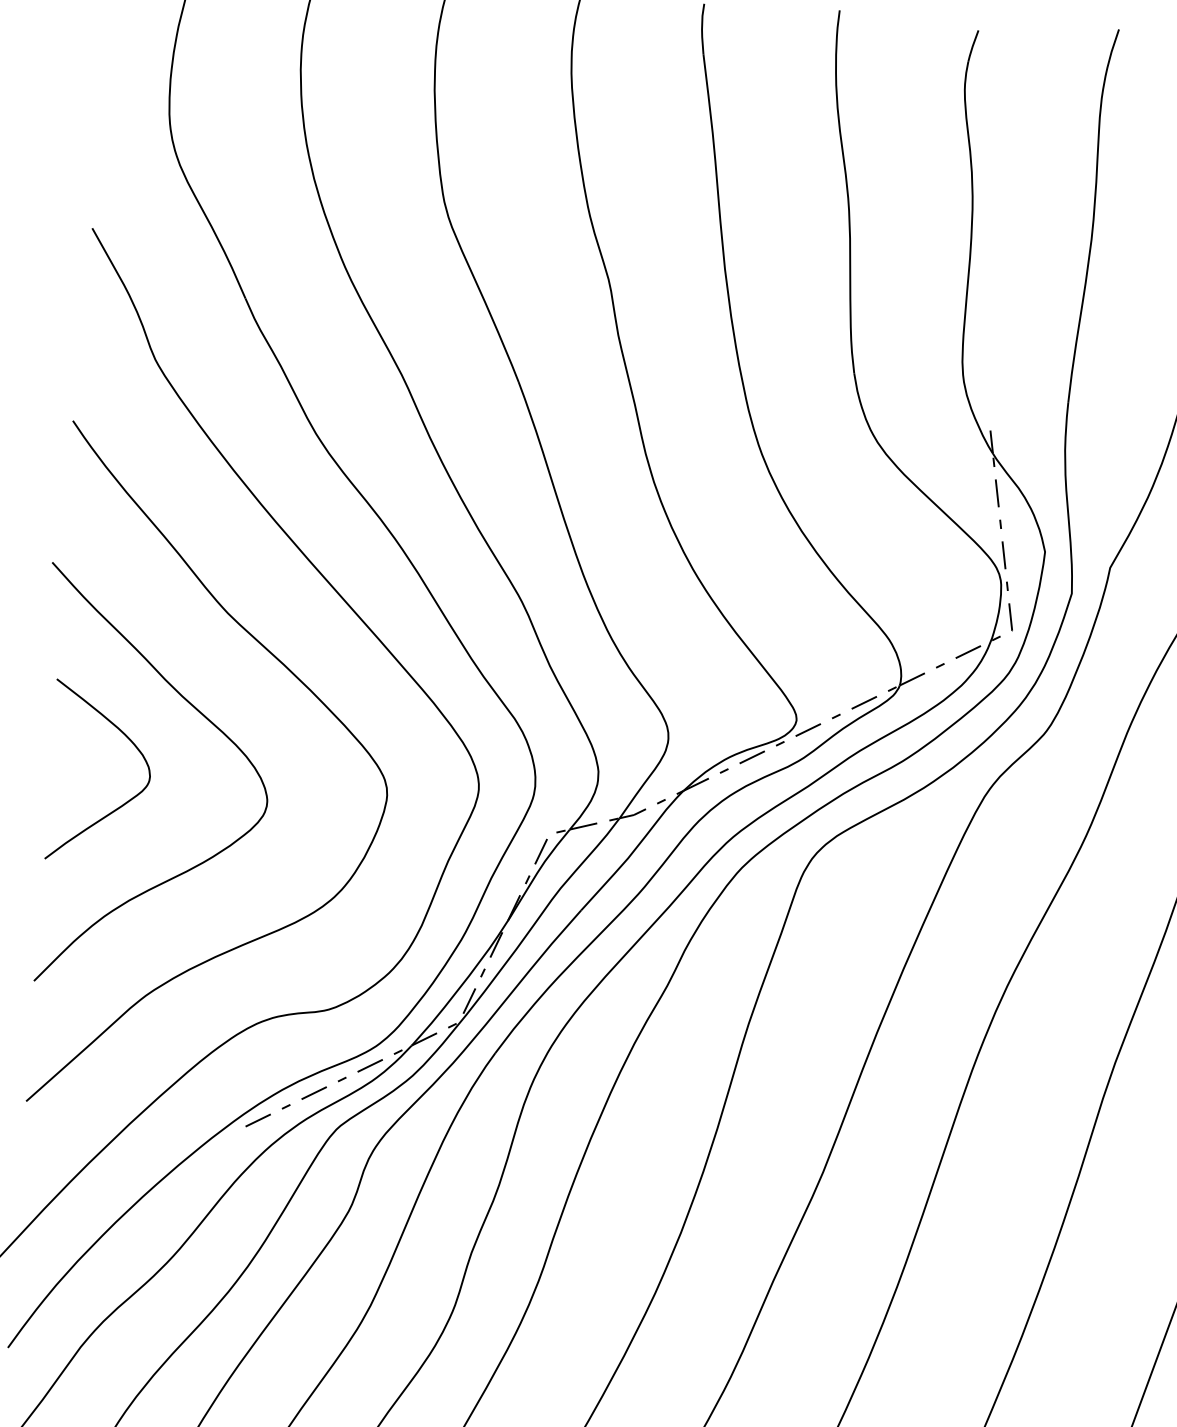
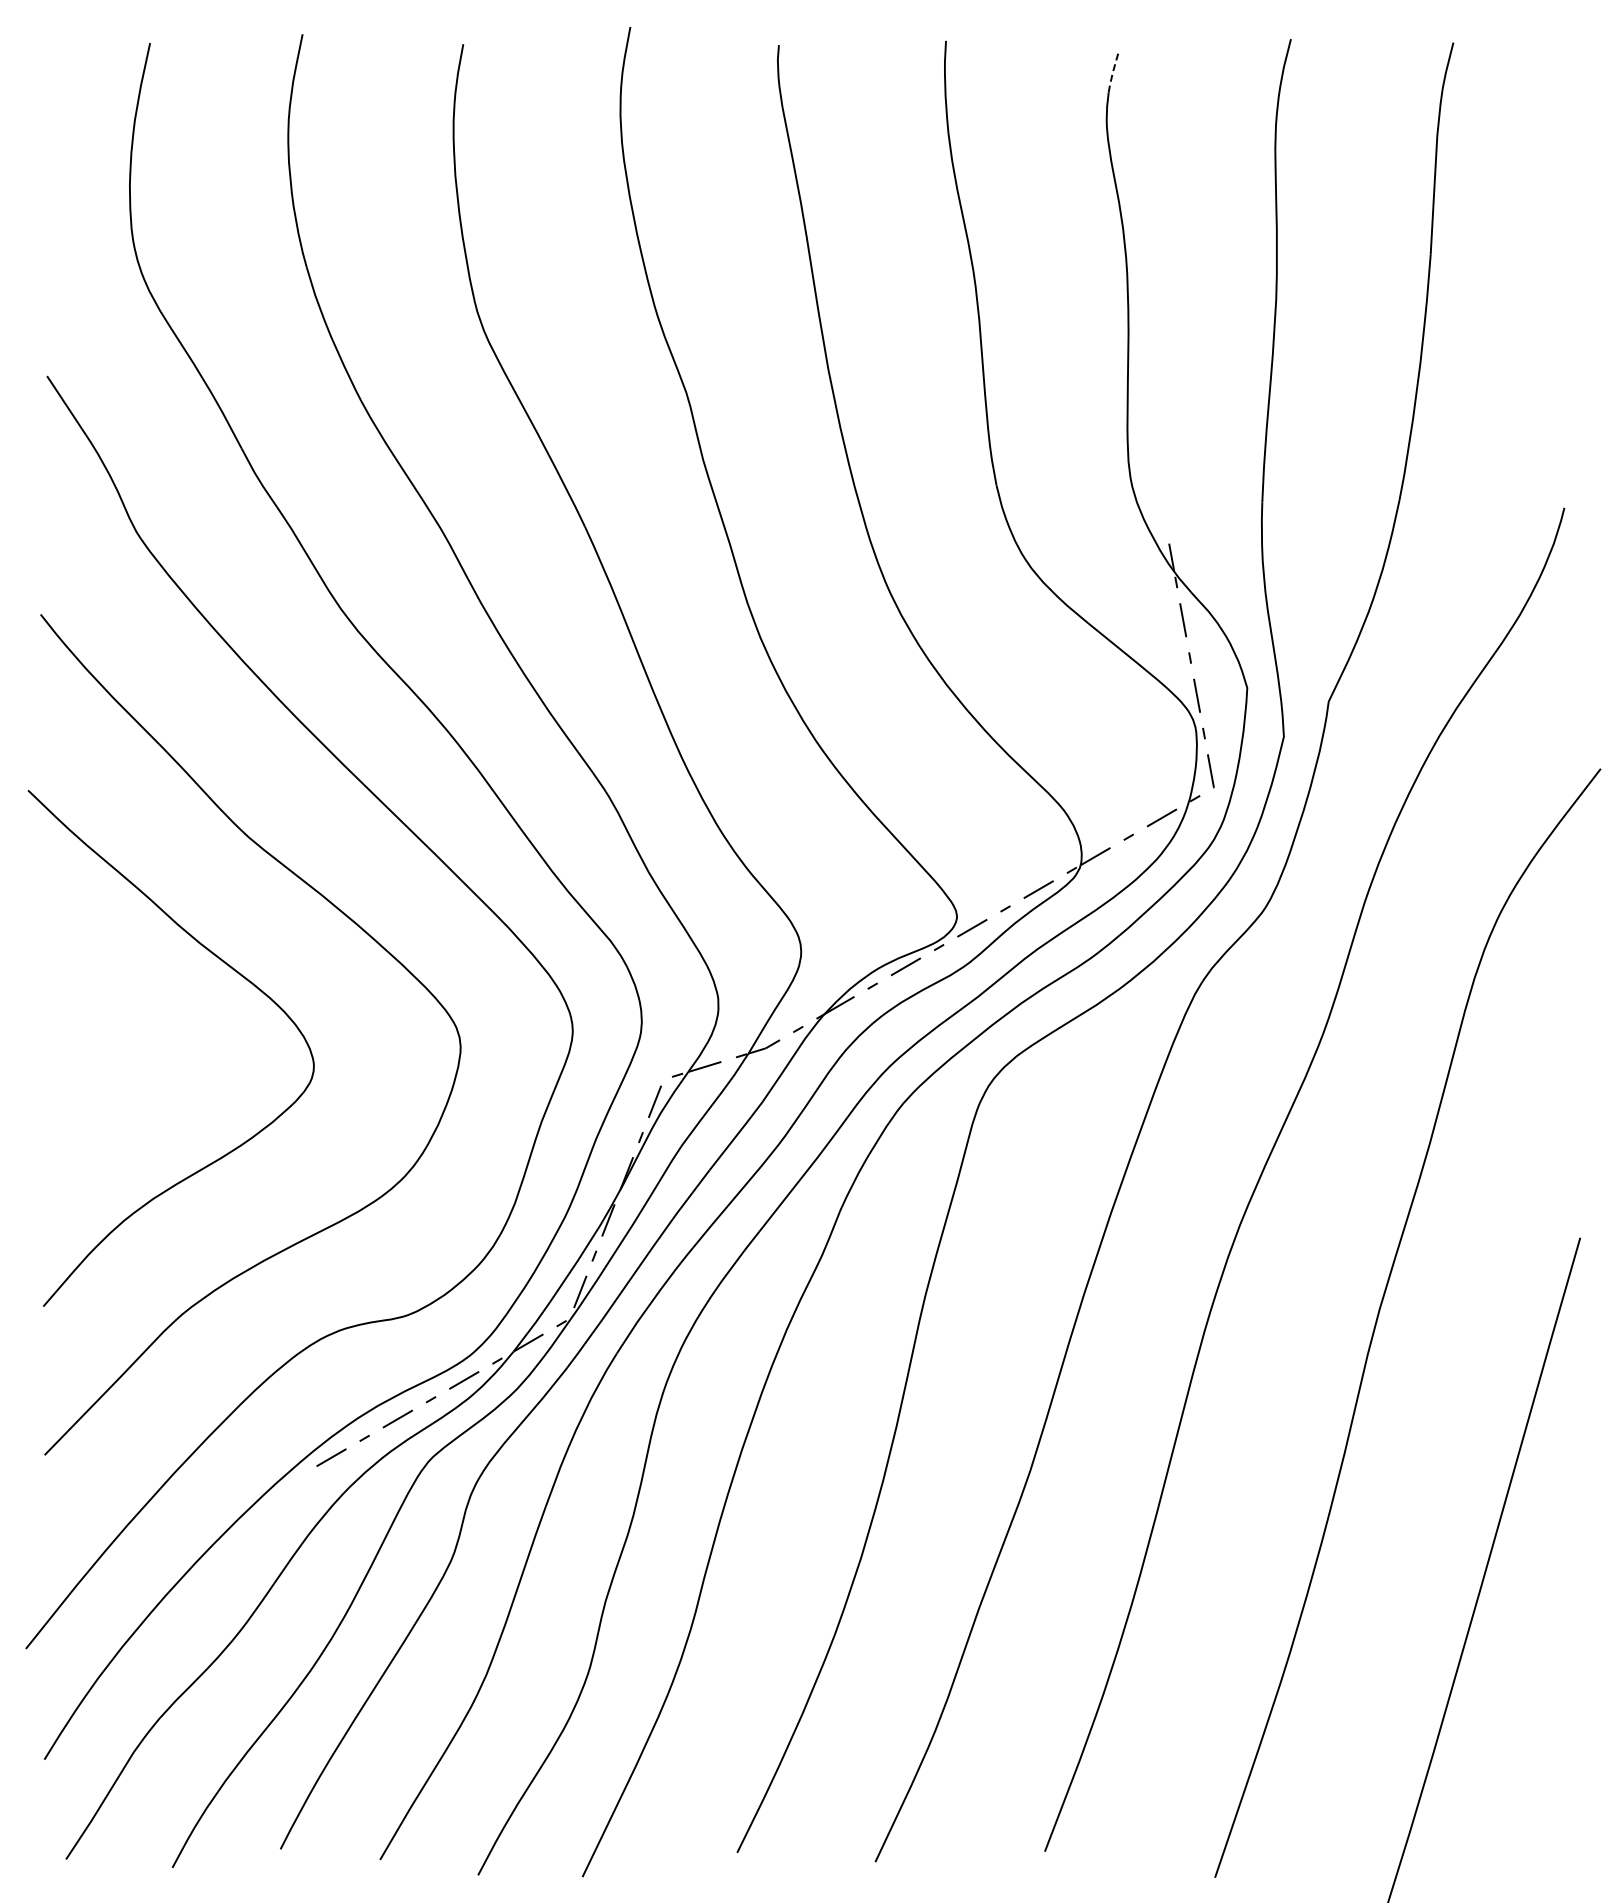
line: (972, 46) -> (1112, 73), solid -> dashed
curve: (123, 803) -> (137, 1080), removed

